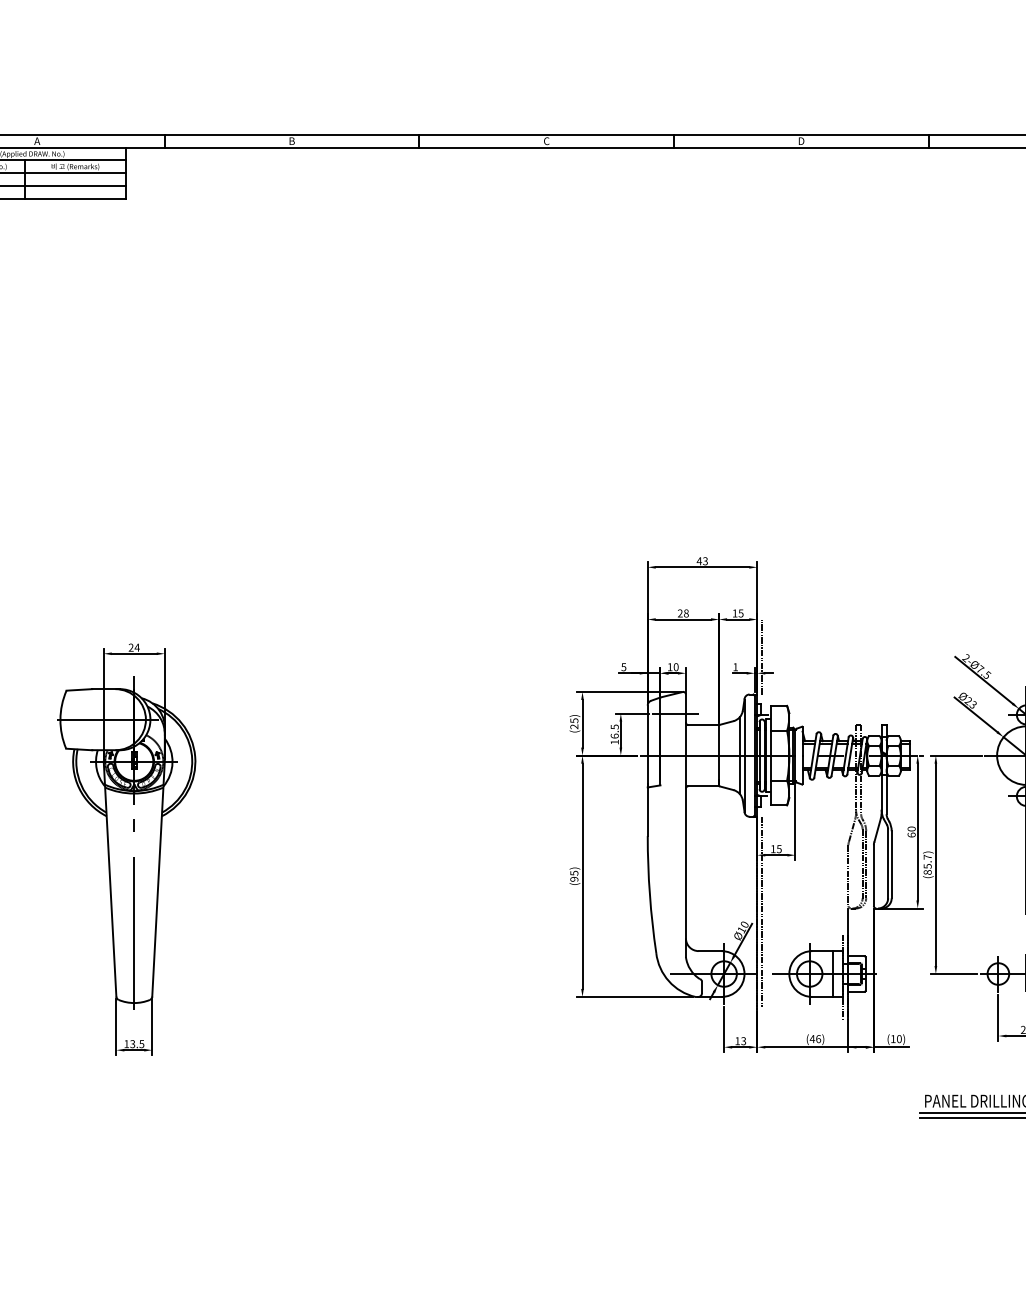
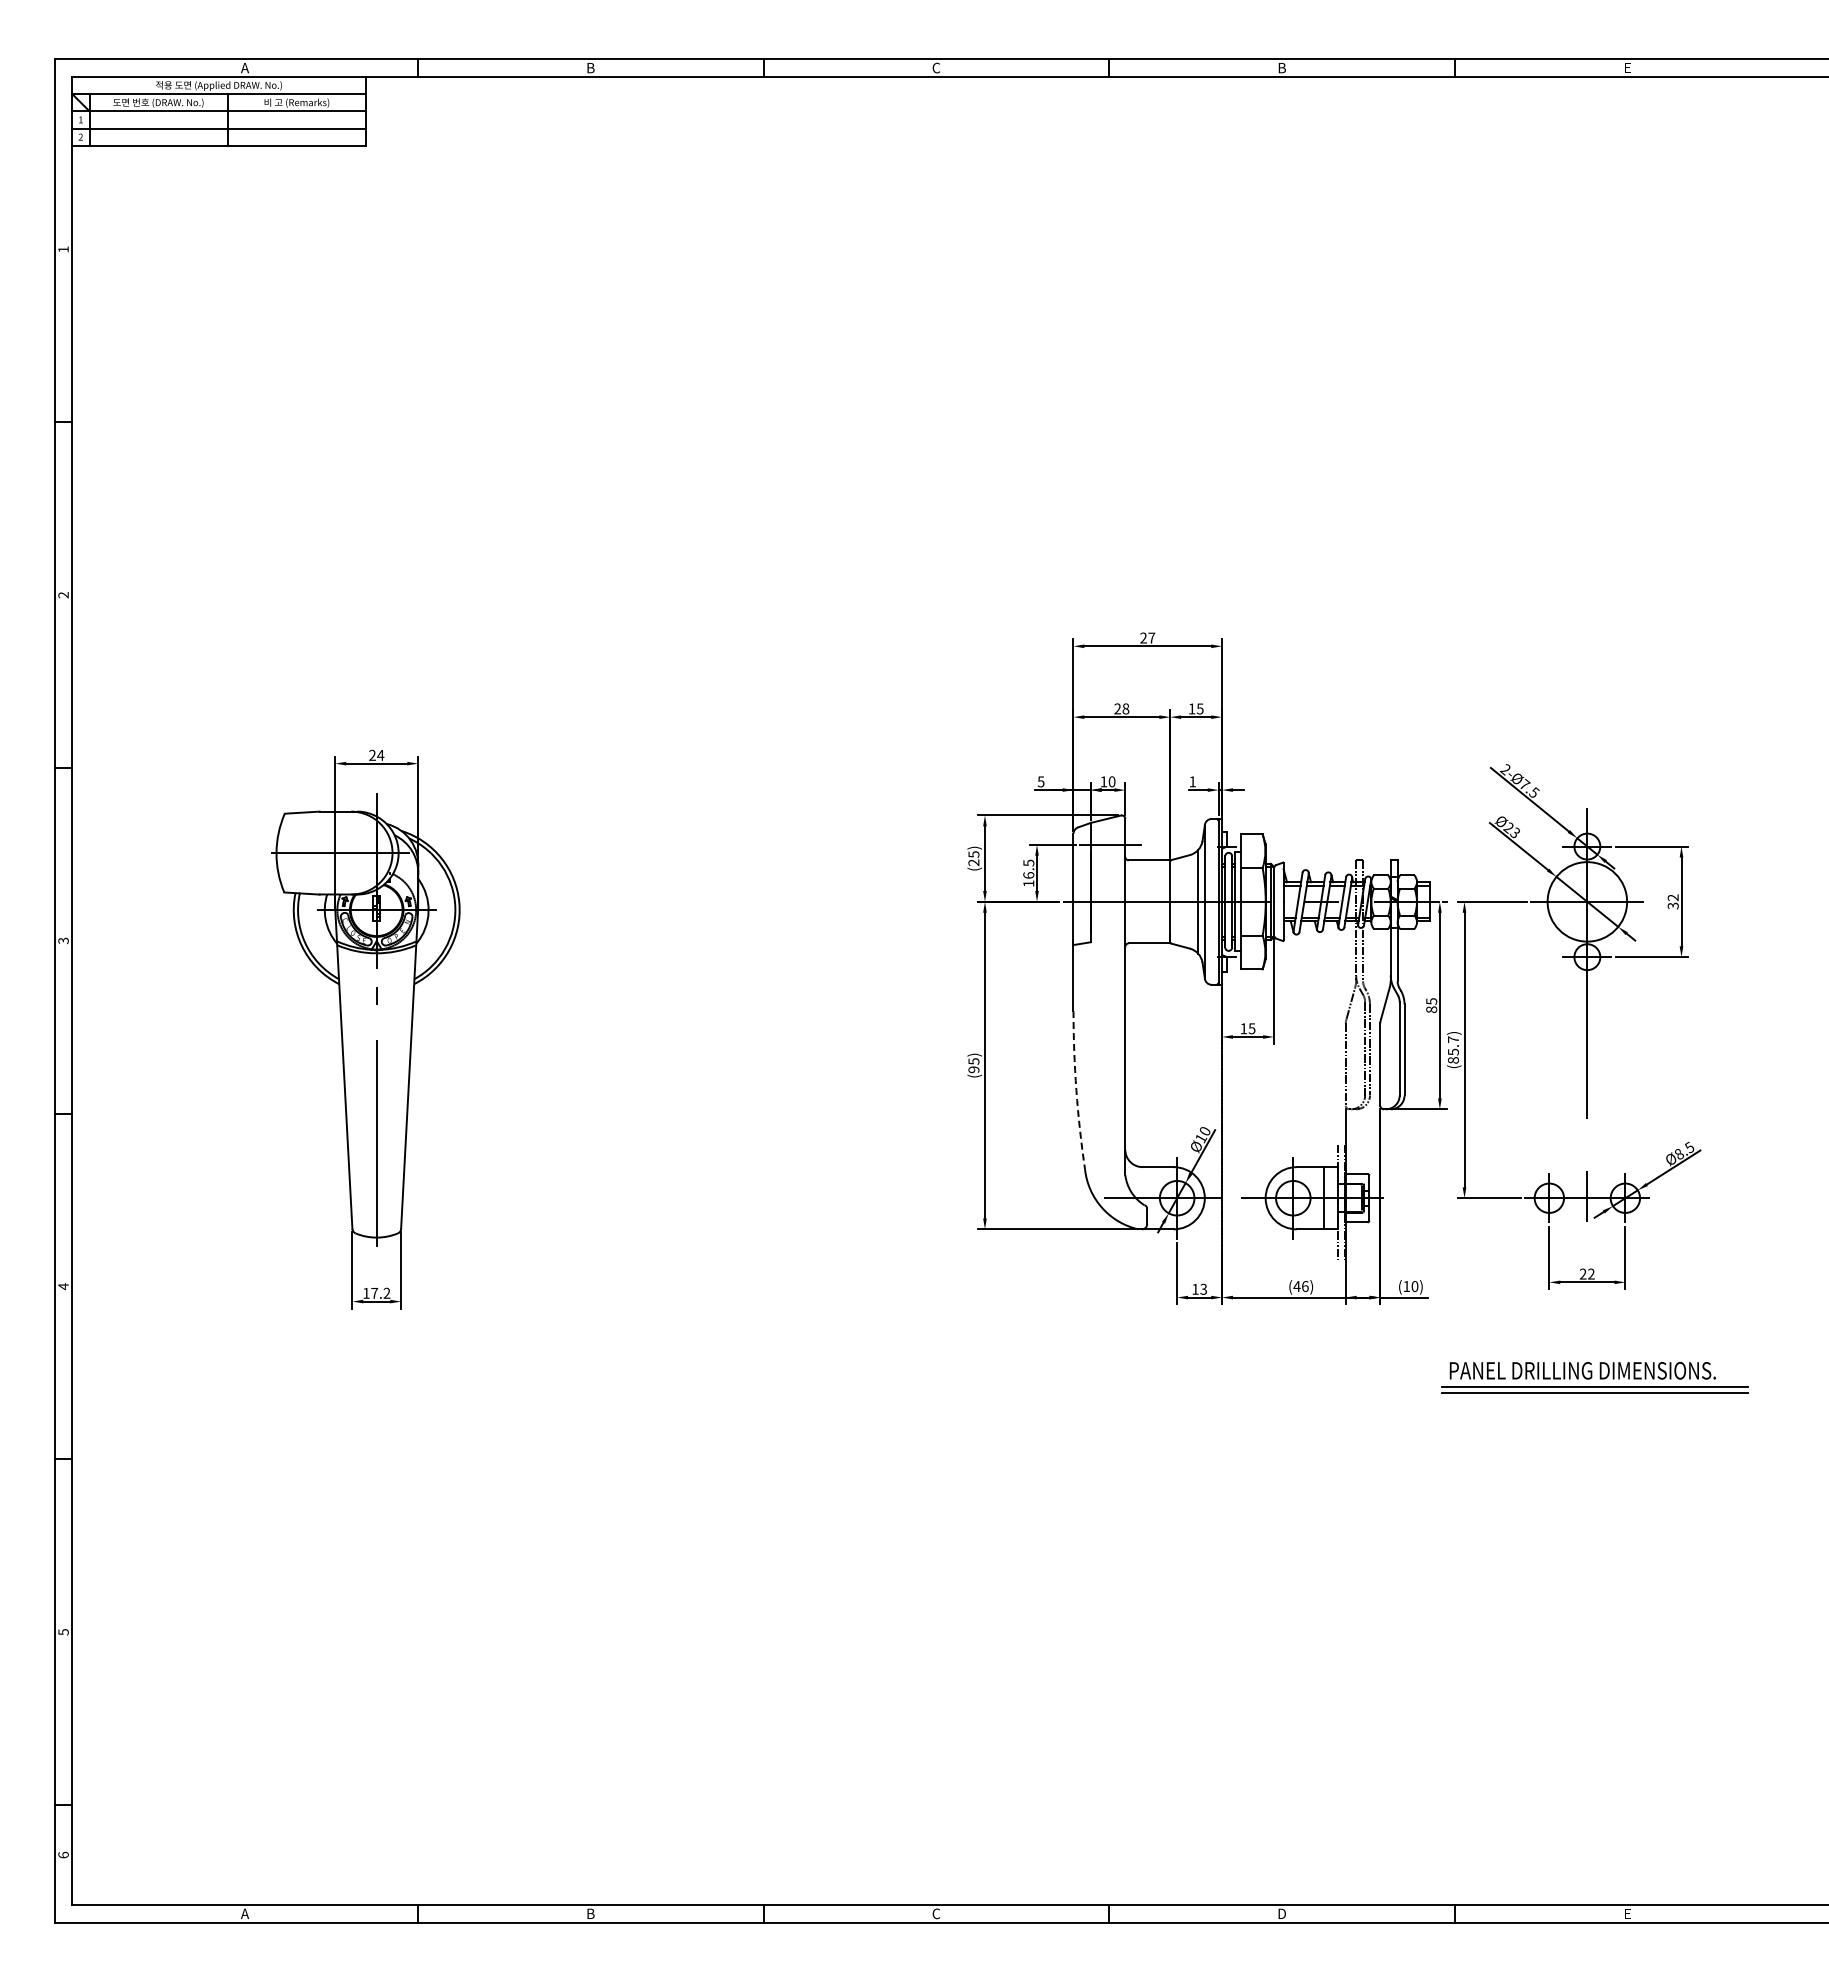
text: (801, 141) -> (1281, 68), D -> B
text: (702, 560) -> (1147, 637), 43 -> 27
line: (762, 656) -> (1229, 767), removed
text: (911, 832) -> (1431, 1005), 60 -> 85
arc: (649, 894) -> (1076, 1090), solid -> dashed
line: (762, 912) -> (1229, 1114), removed
text: (137, 1043) -> (380, 1292), 13.5 -> 17.2

